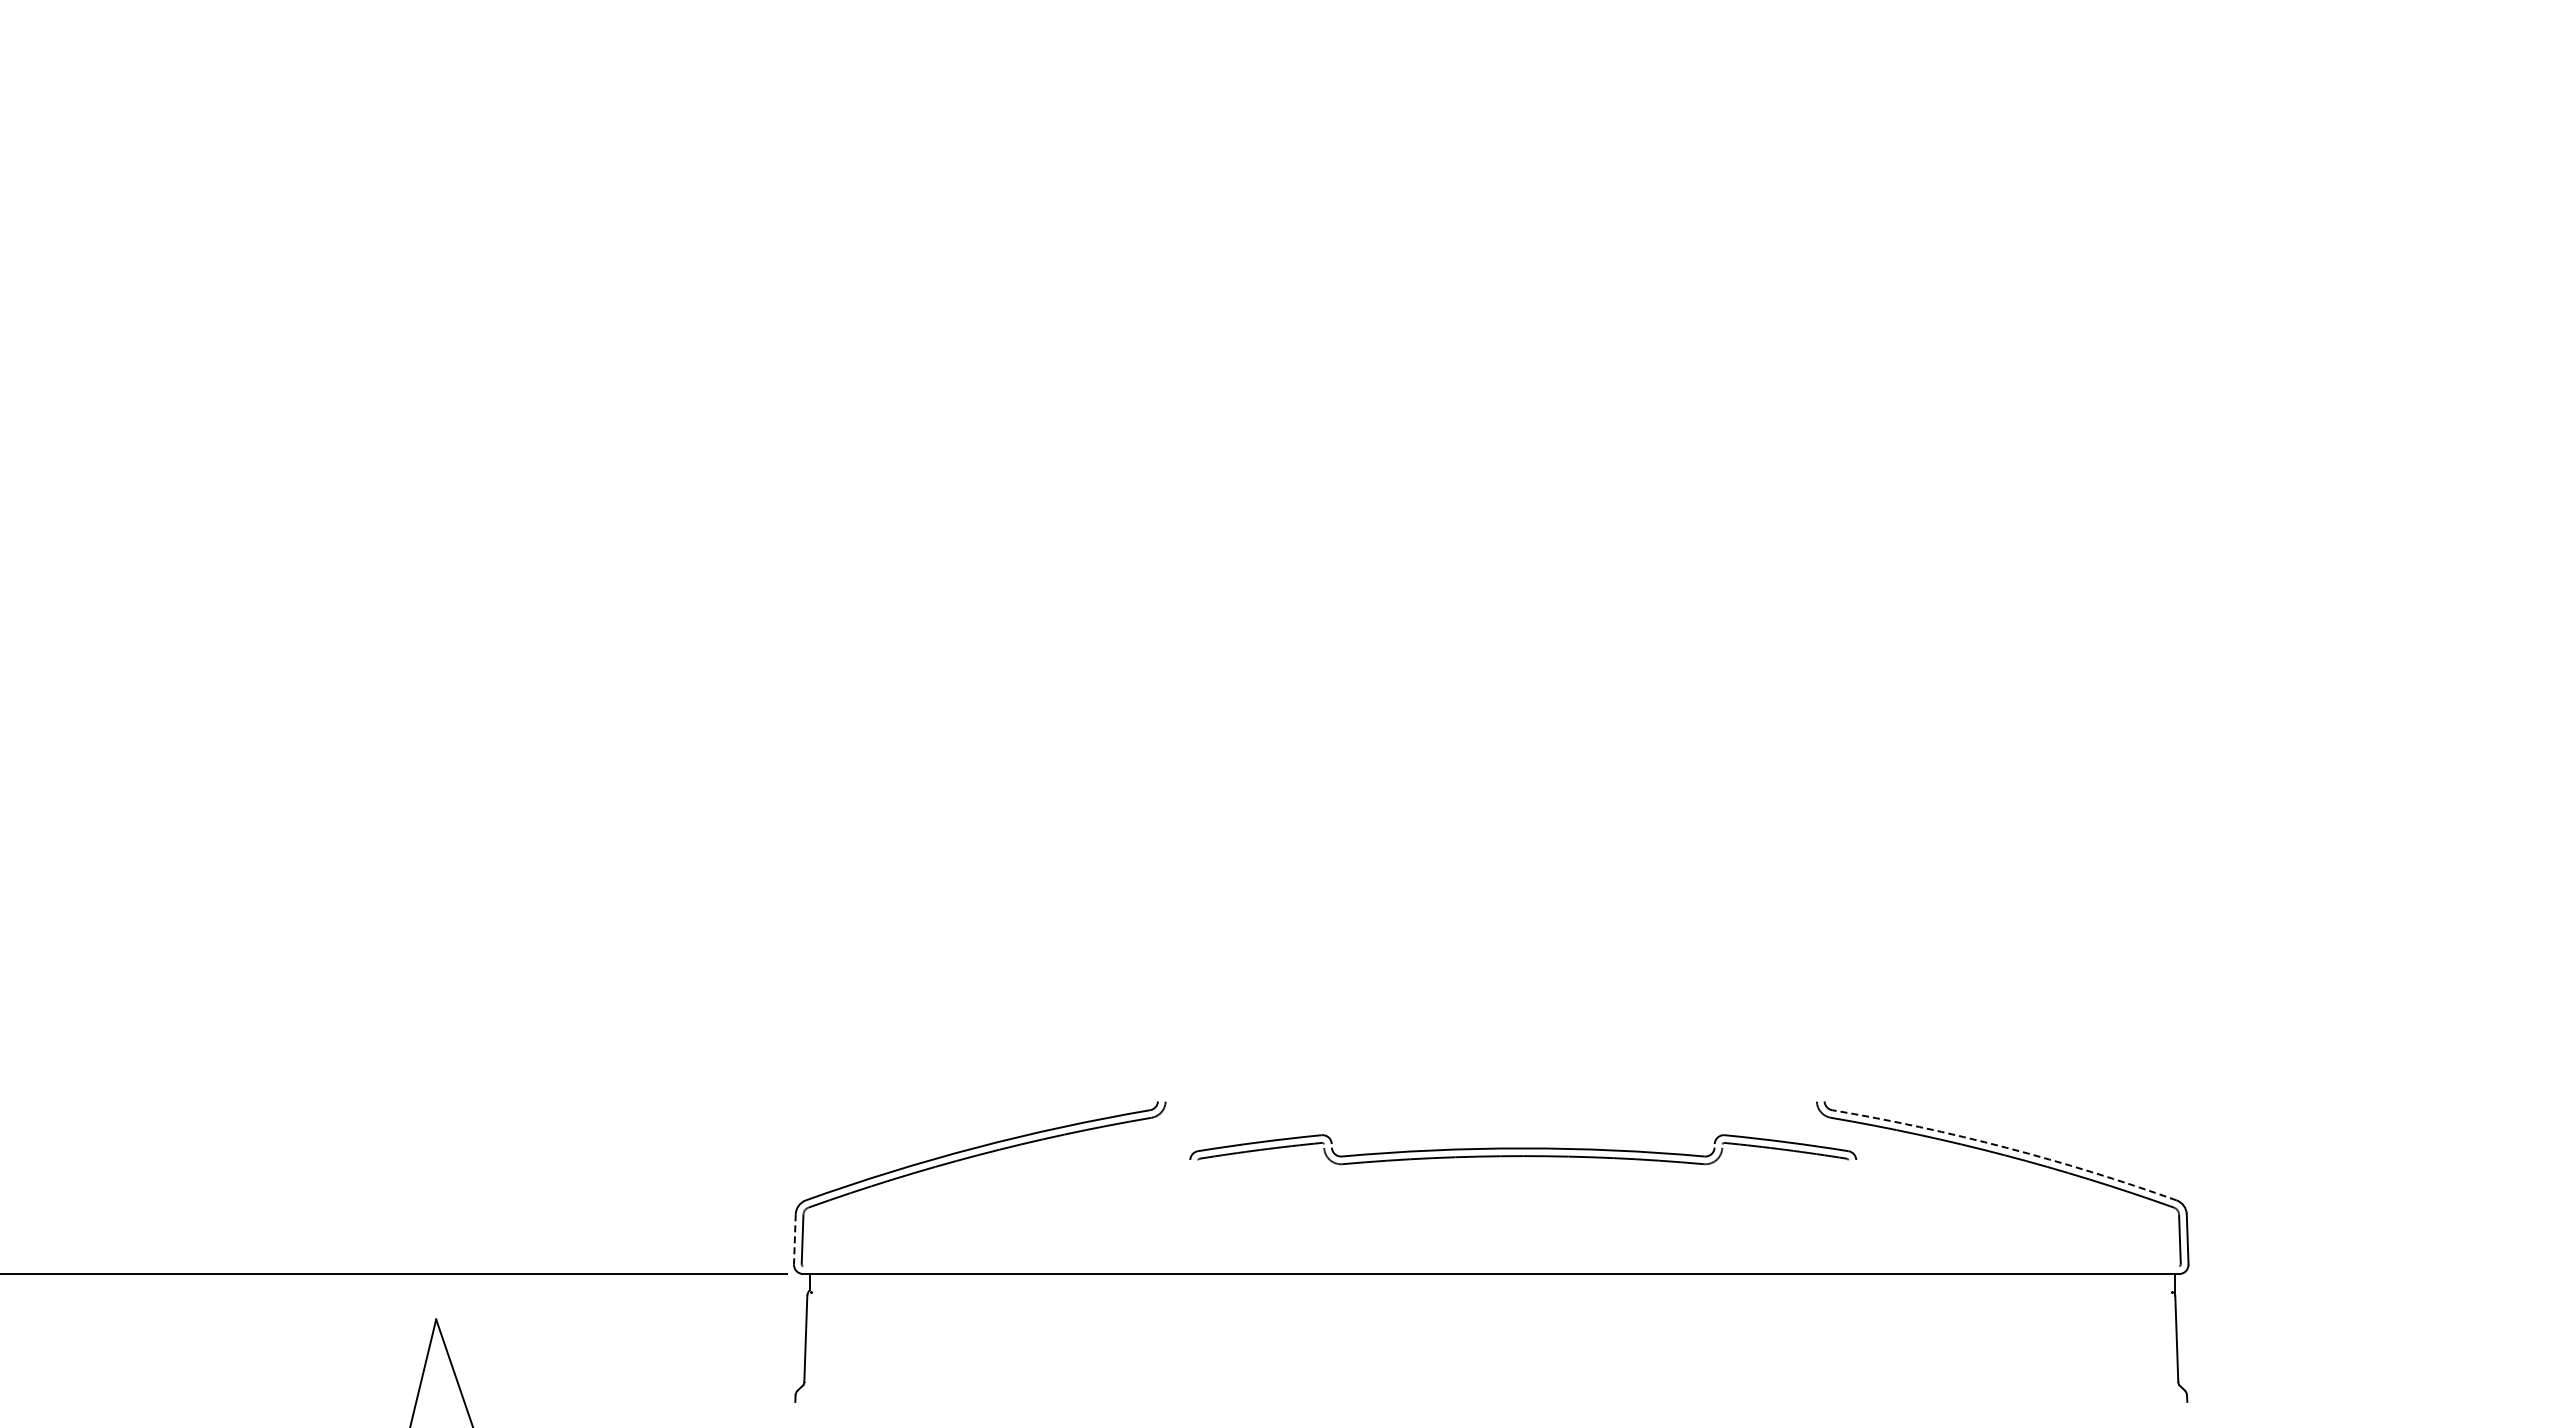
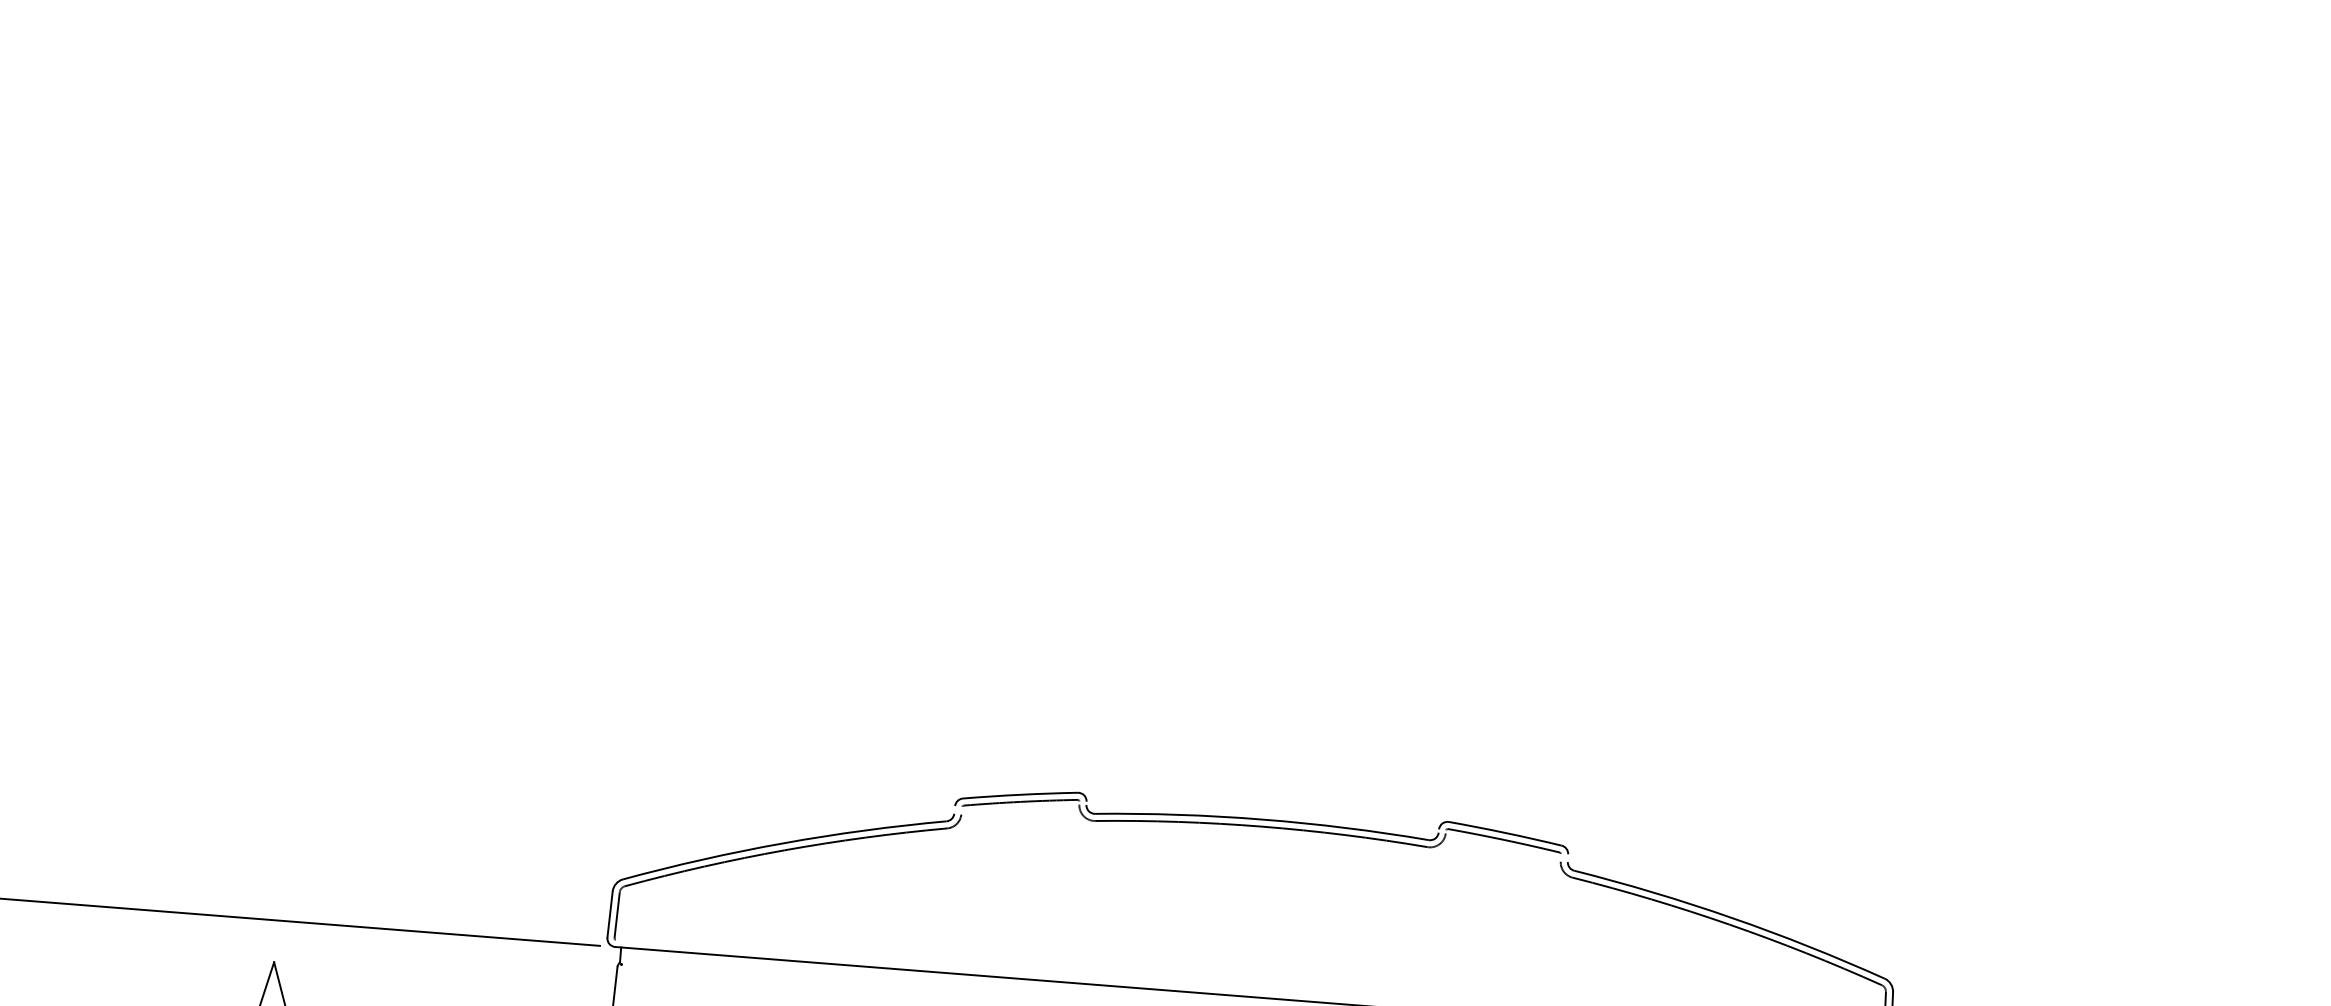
arc: (2006, 1147) -> (1731, 917), dashed -> solid
part: (1523, 1149) -> (1262, 820), moved
line: (794, 1239) -> (609, 914), dashed -> solid

